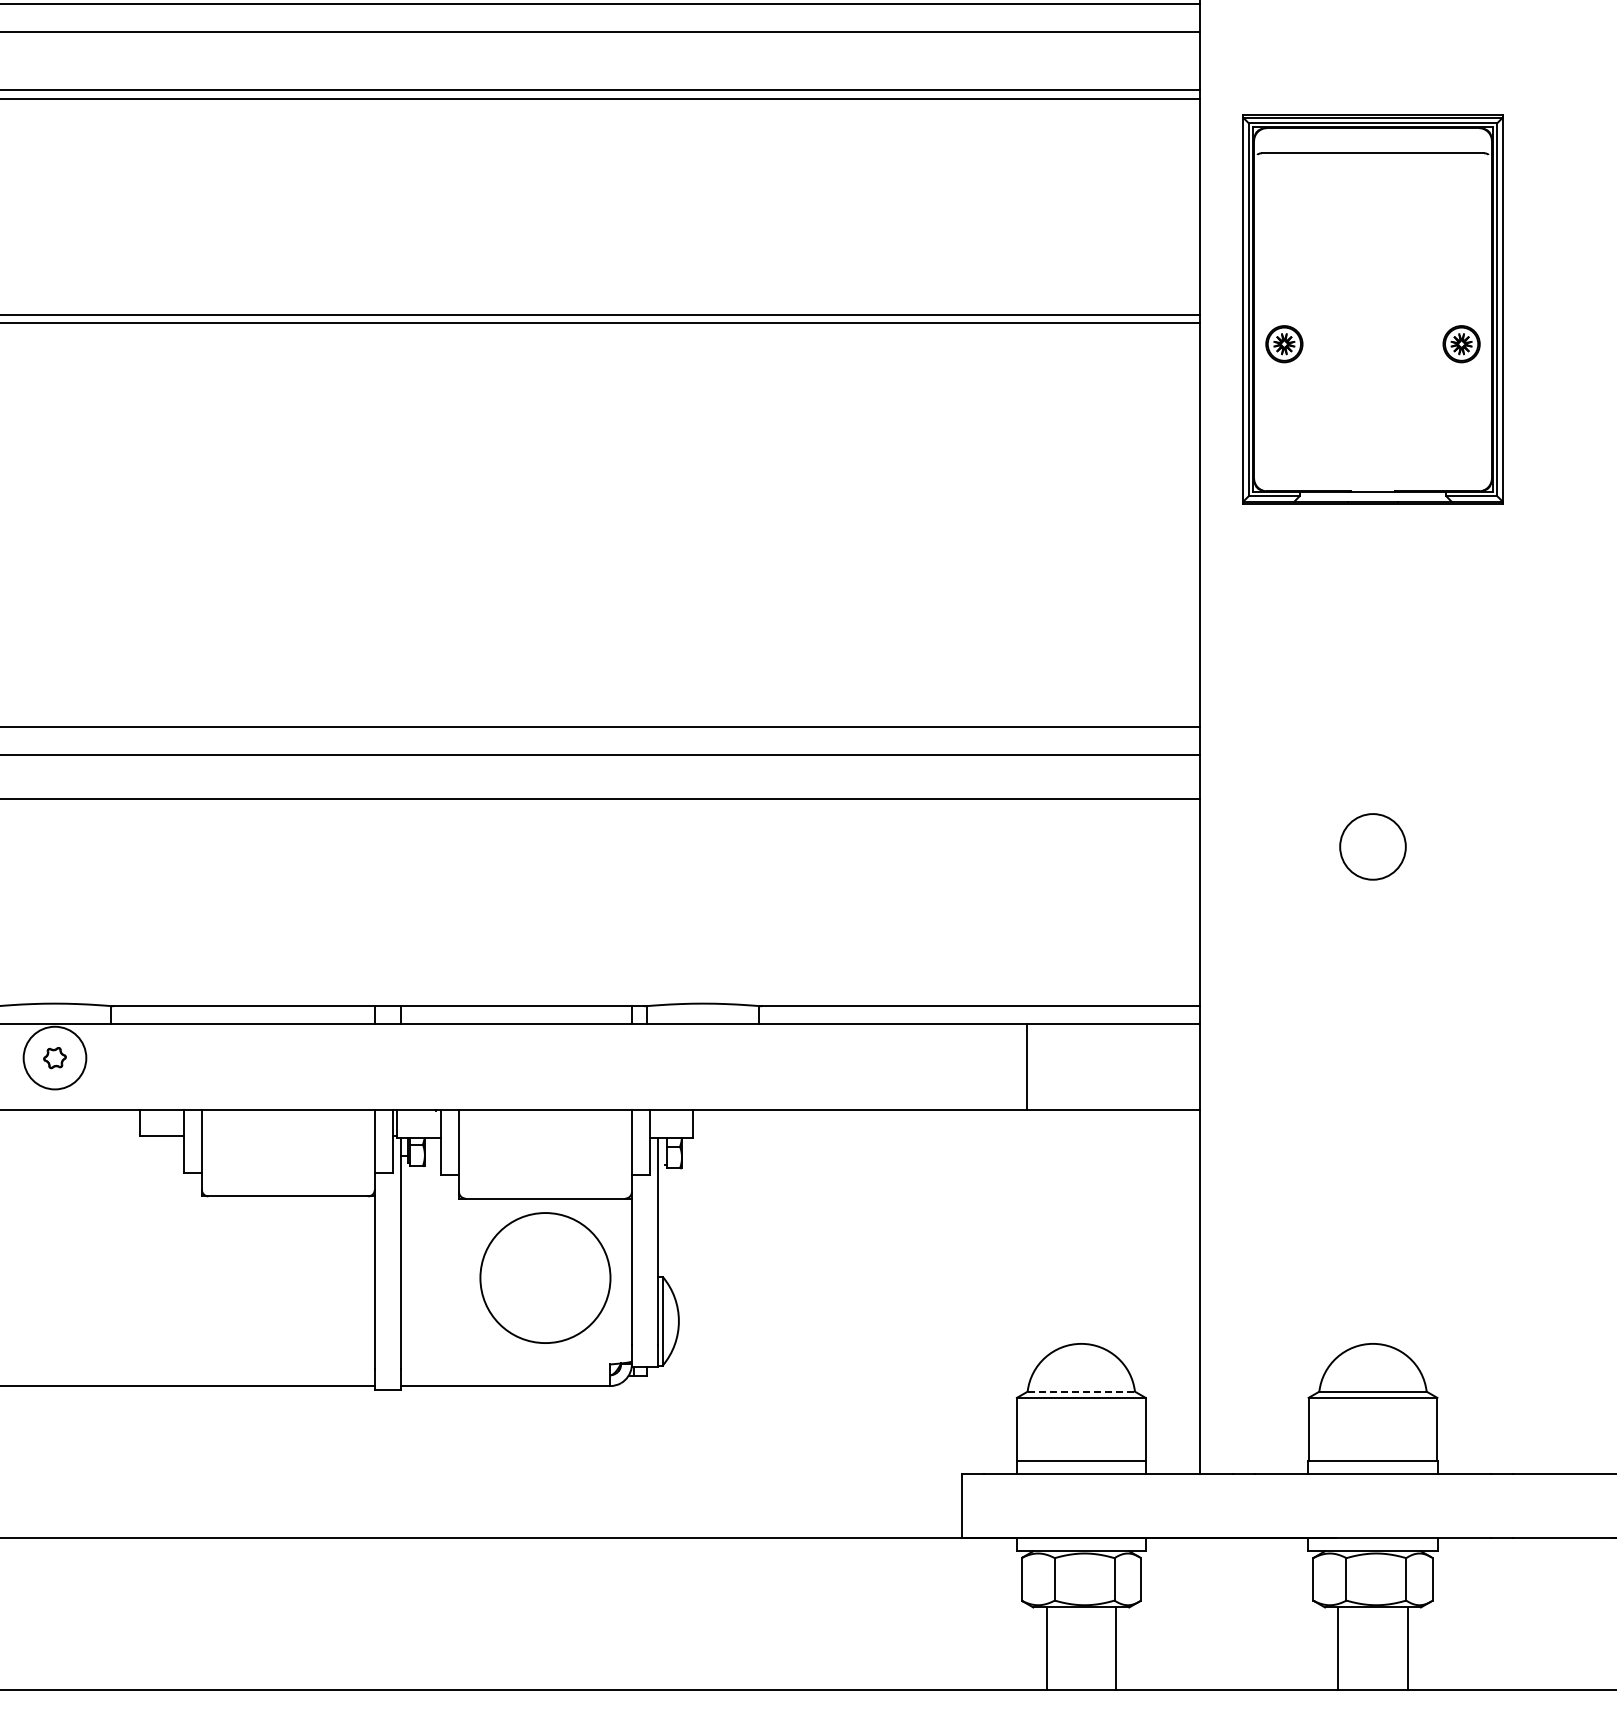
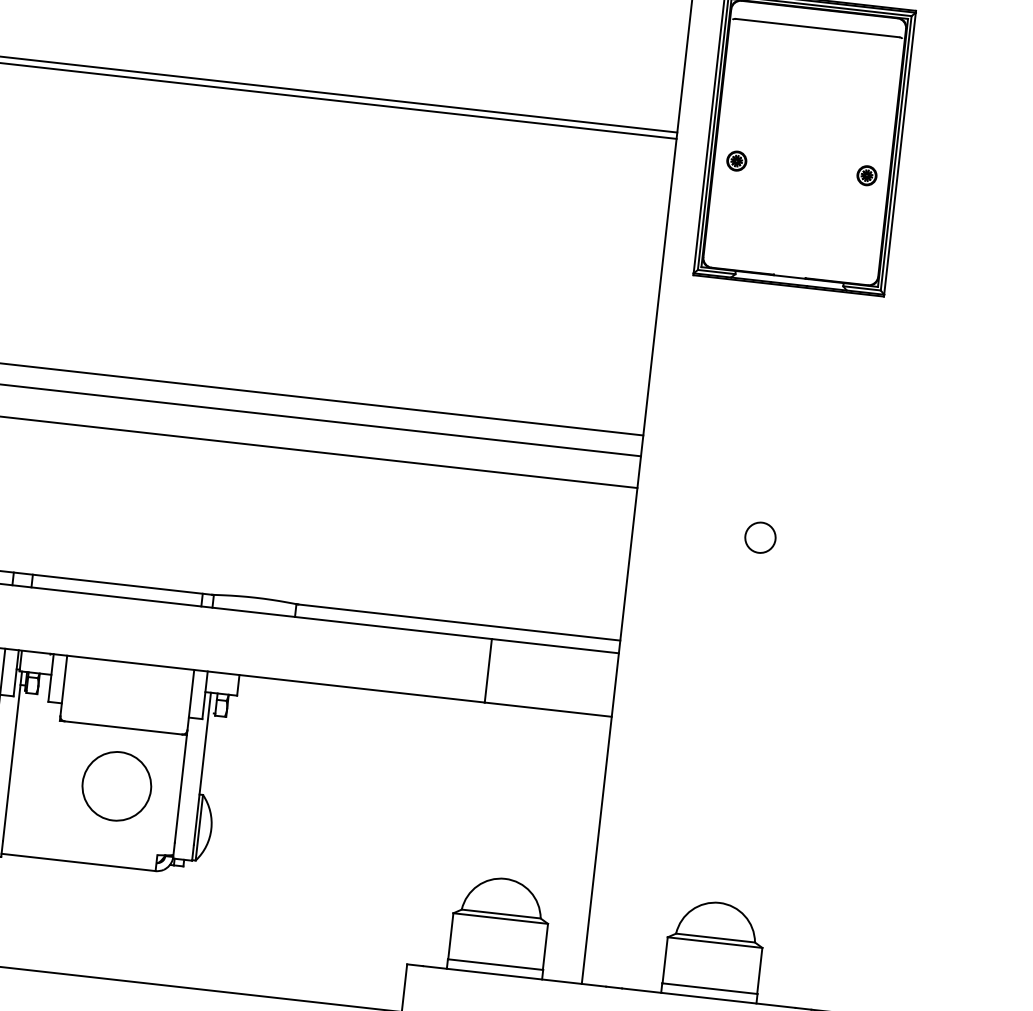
part: (1284, 344) -> (736, 161), size x0.71
part: (1461, 344) -> (866, 175), size x0.71
circle: (1372, 846) -> (760, 537), size x0.62
circle: (545, 1277) -> (116, 785), size x0.71
line: (1081, 1391) -> (501, 913), dashed -> solid

